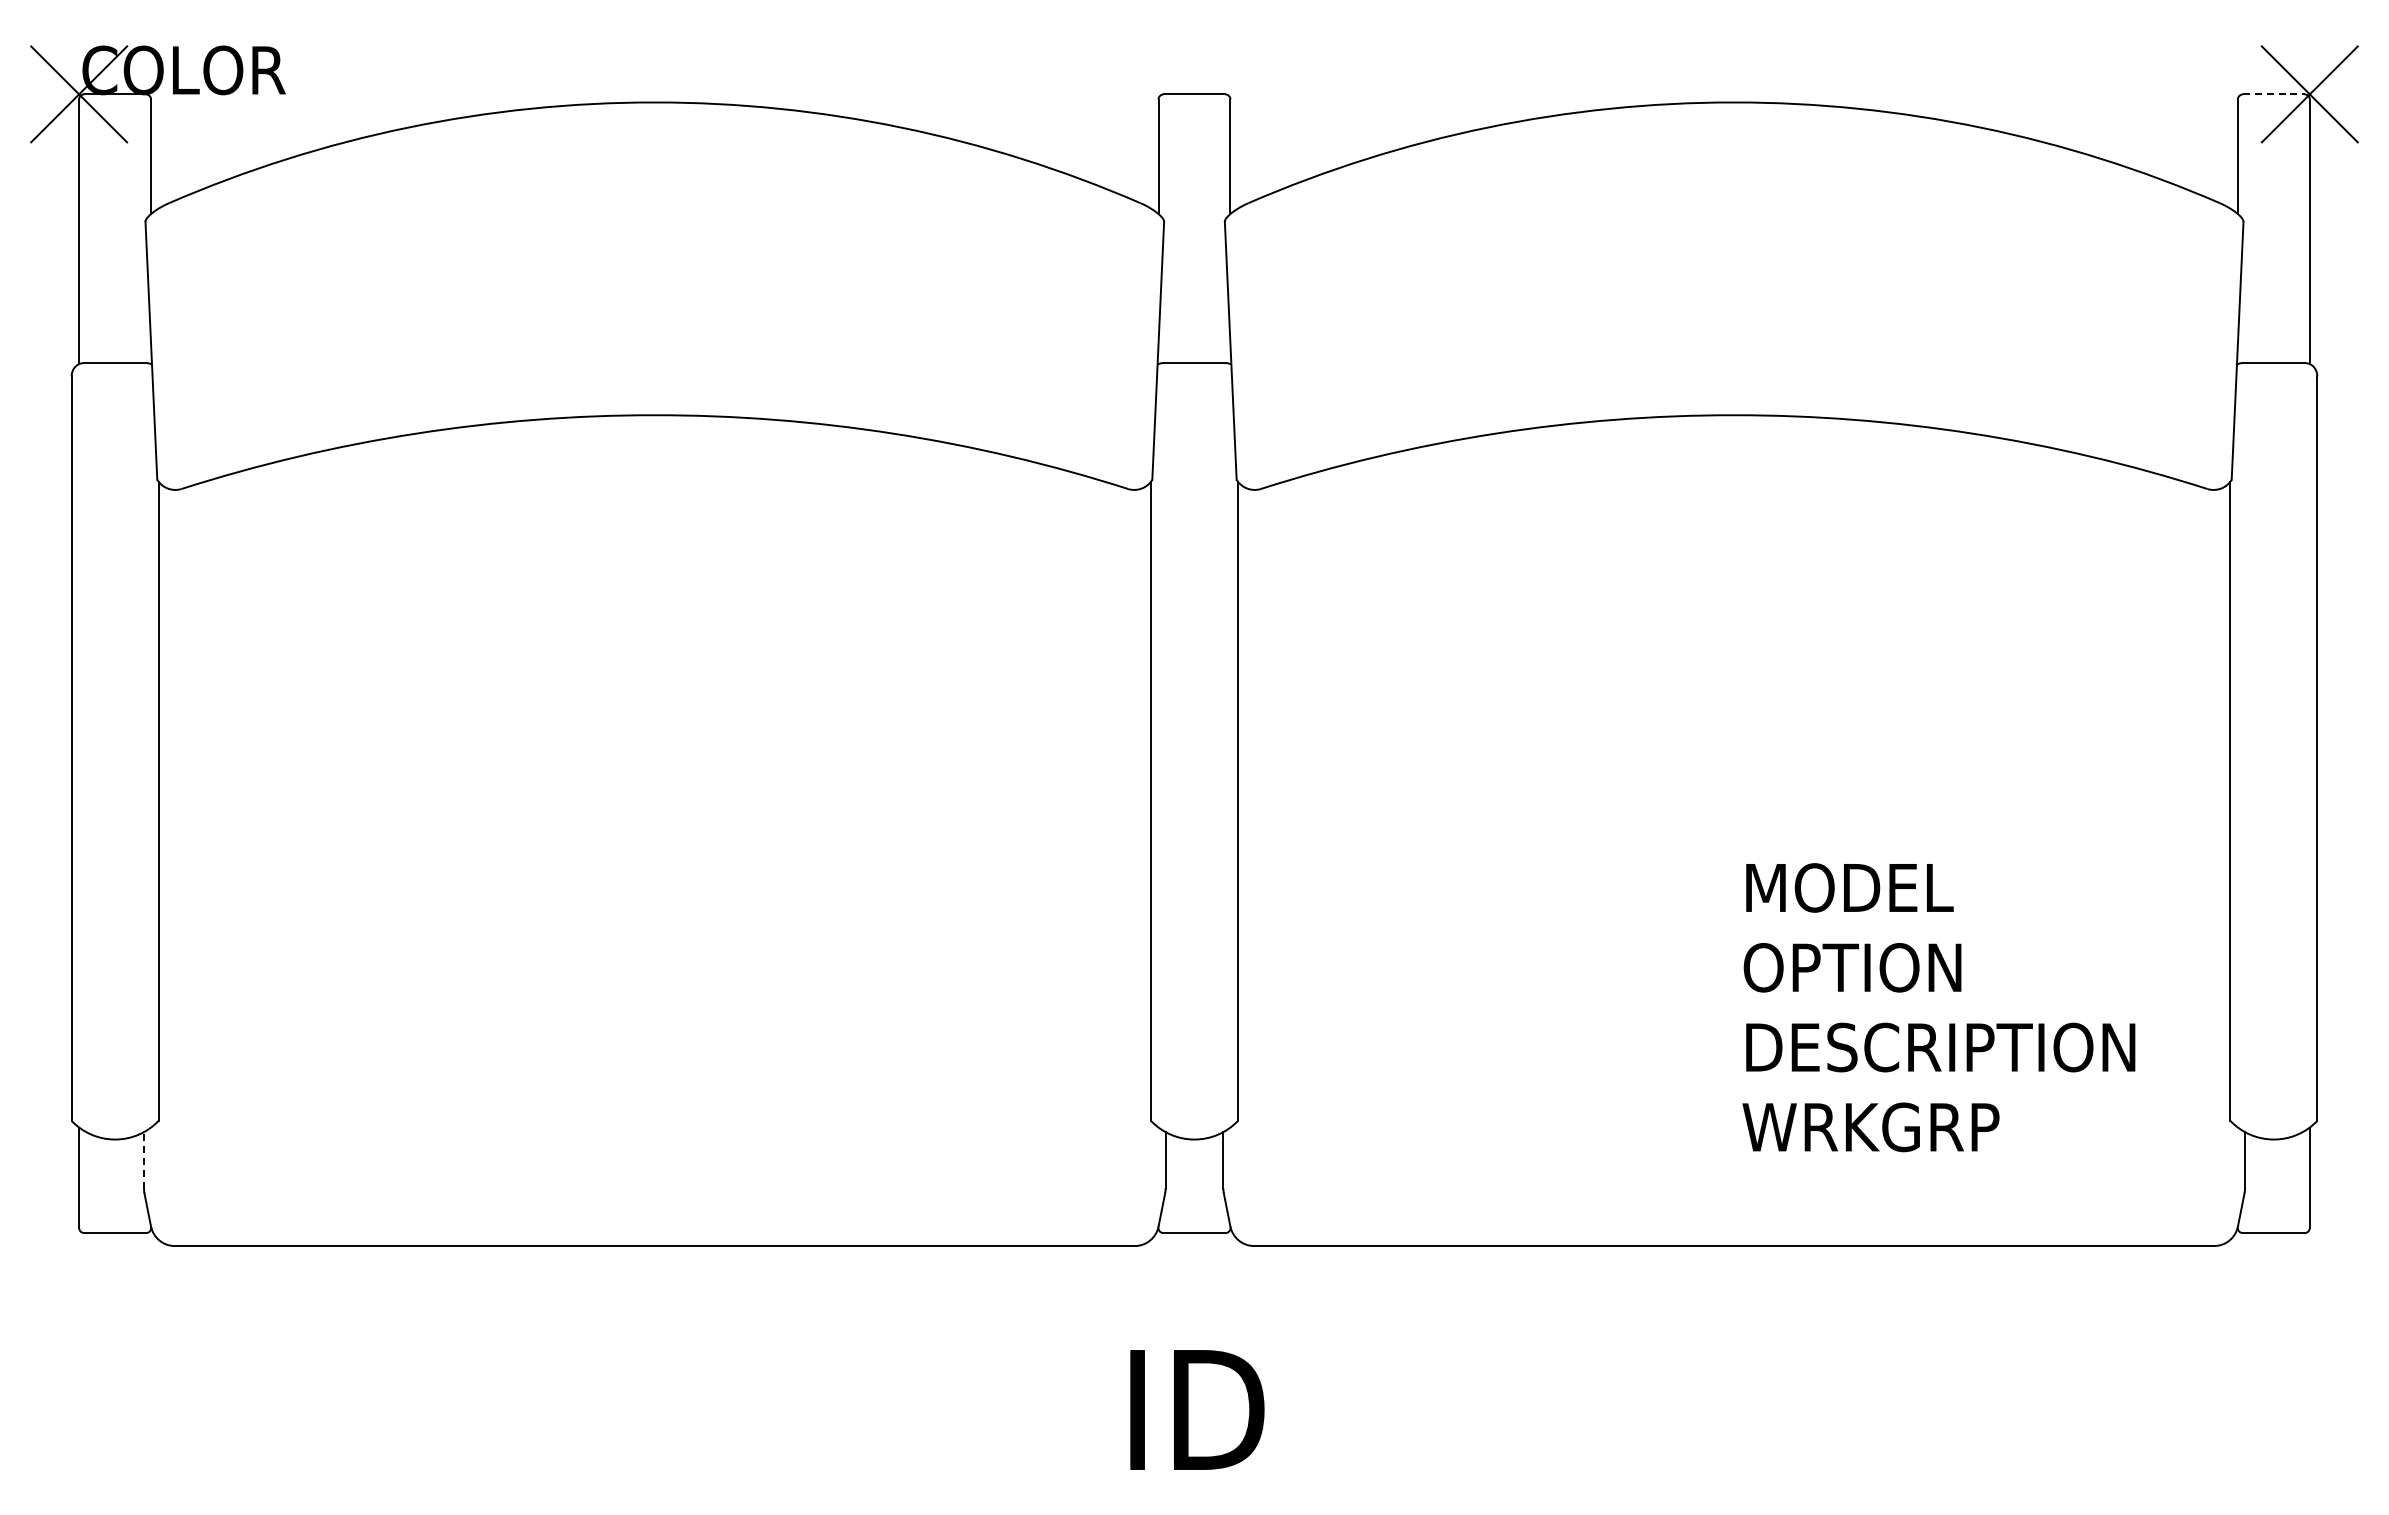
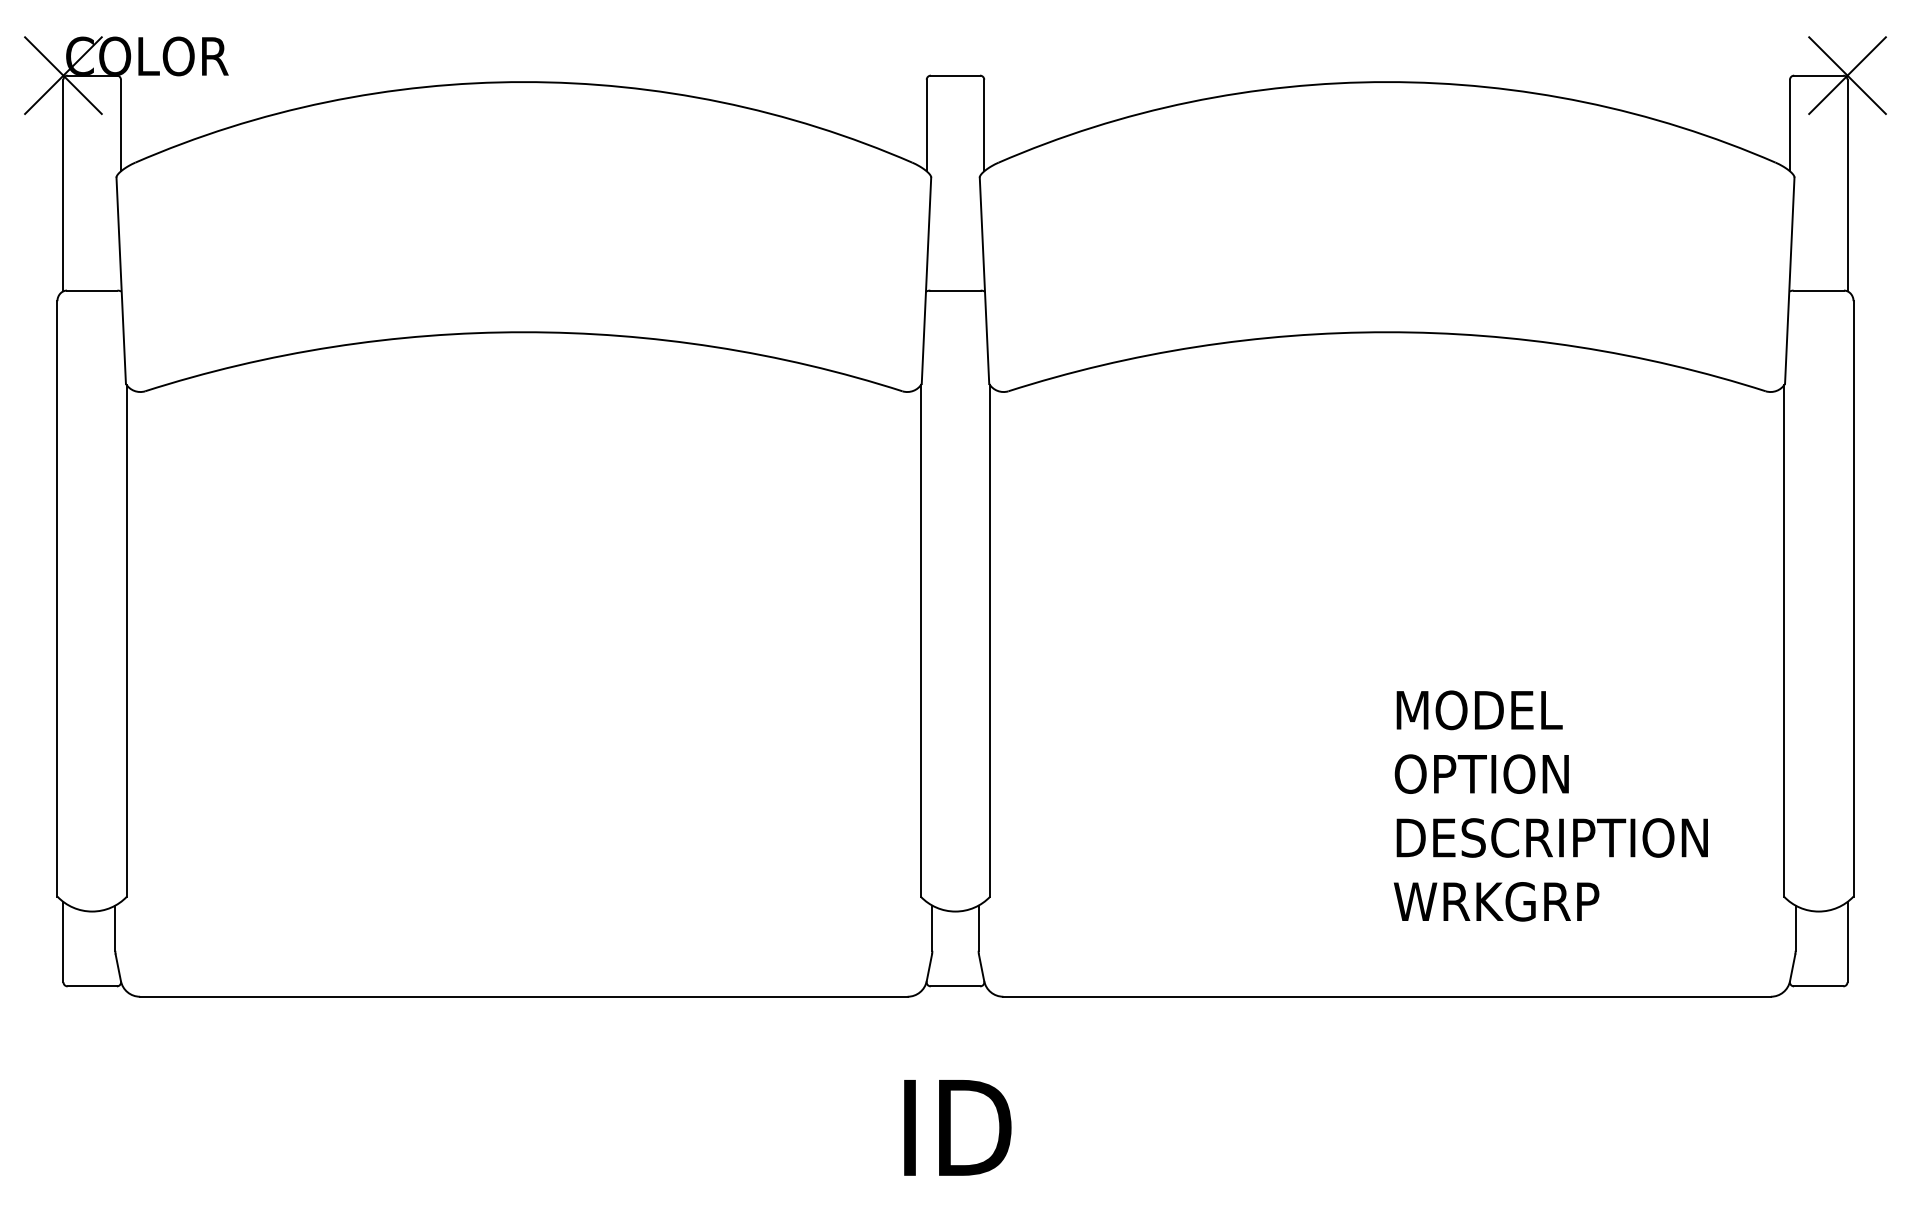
line: (2273, 94) -> (1818, 75), dashed -> solid
line: (144, 1159) -> (115, 927), dashed -> solid

